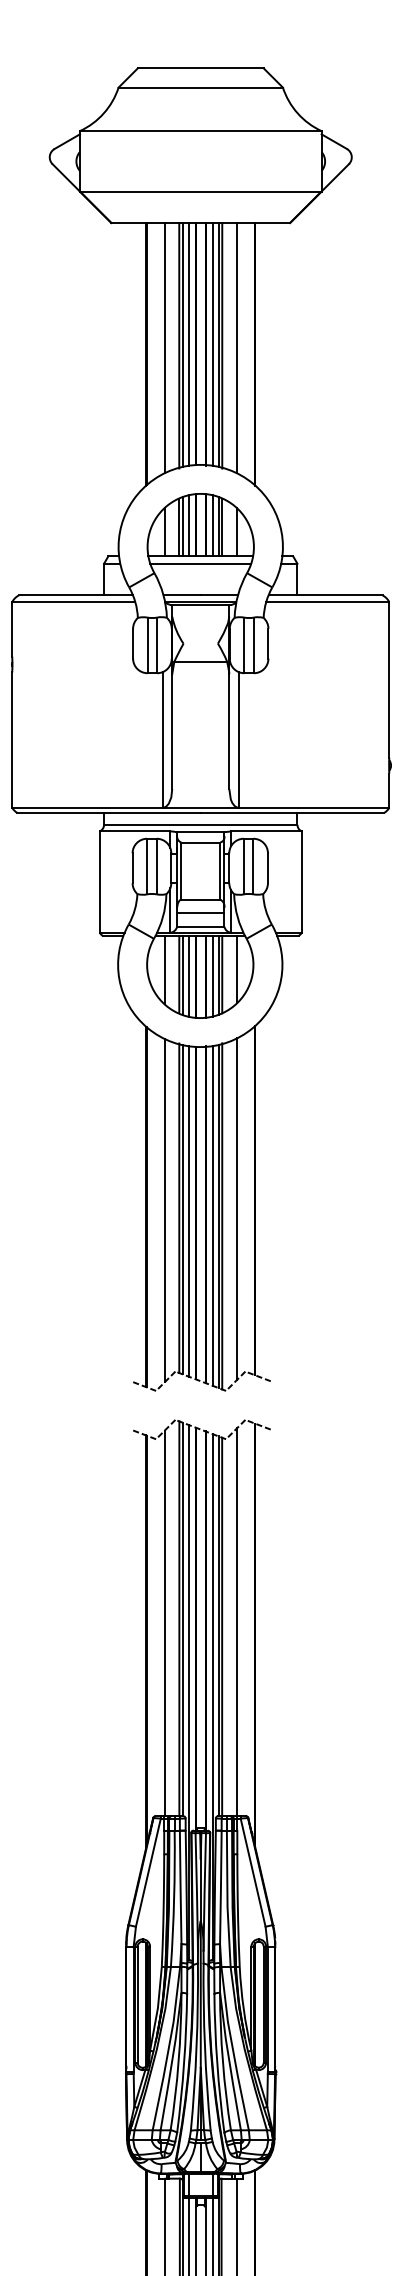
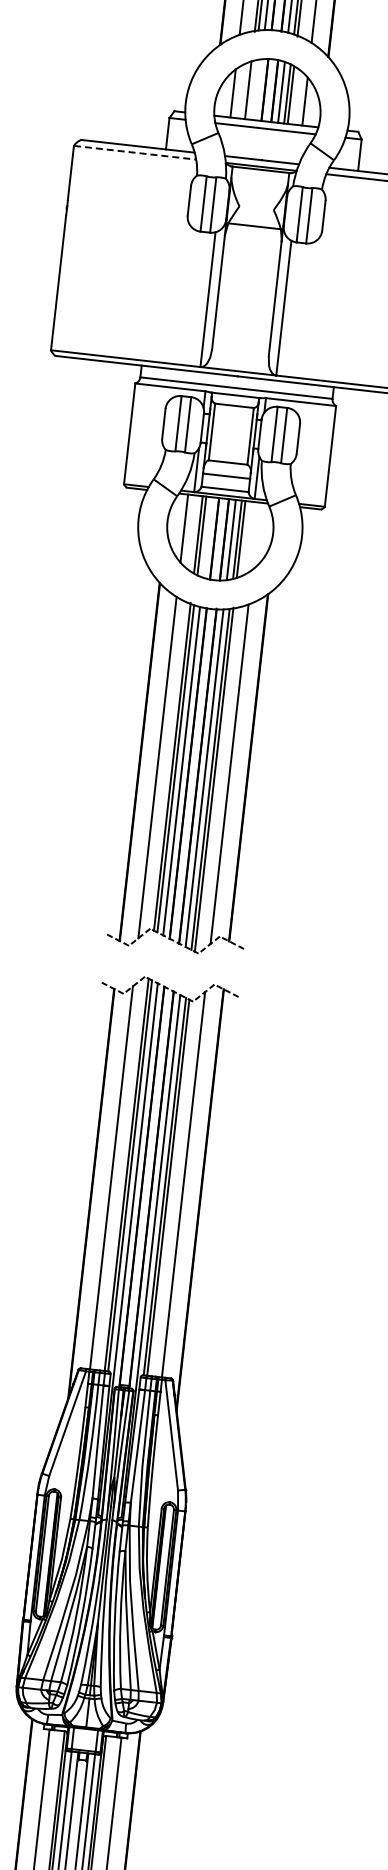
line: (188, 525) -> (257, 89), removed
line: (182, 526) -> (251, 89), removed
line: (73, 602) -> (134, 153), solid -> dashed
line: (236, 969) -> (255, 535), removed
line: (188, 975) -> (207, 536), removed

